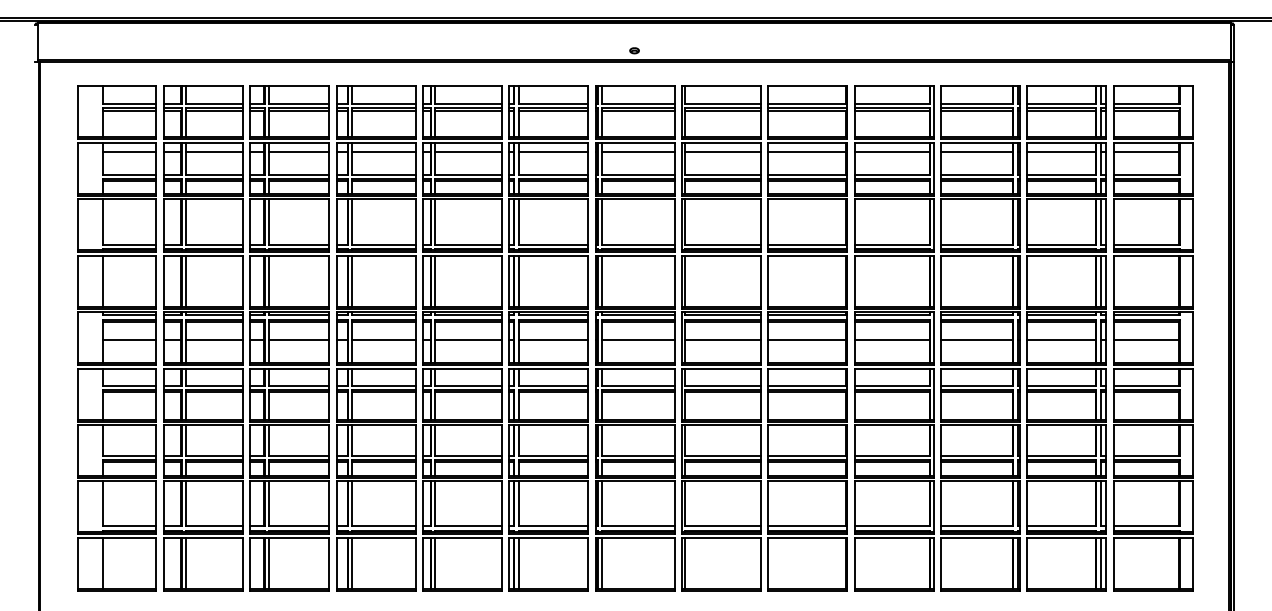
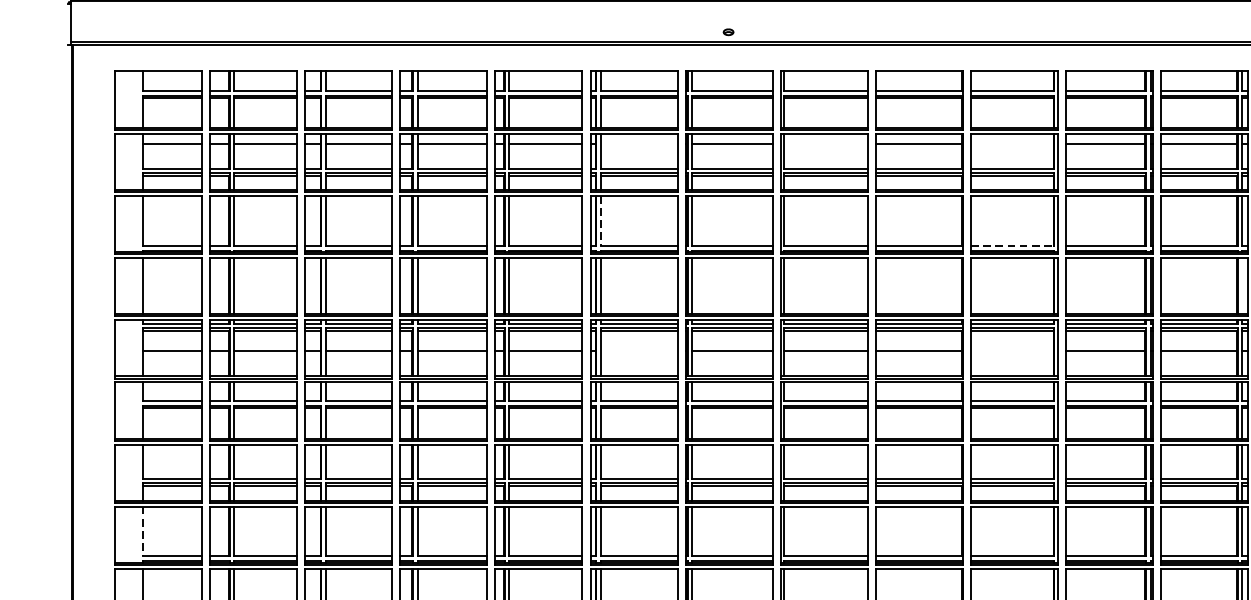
line: (553, 152) -> (639, 144), removed
line: (722, 152) -> (825, 144), removed
line: (891, 152) -> (1011, 144), removed
line: (518, 222) -> (600, 221), solid -> dashed
line: (892, 244) -> (1012, 245), solid -> dashed
line: (1100, 280) -> (1242, 285), removed
line: (553, 339) -> (639, 350), removed
line: (891, 339) -> (1011, 350), removed
line: (102, 504) -> (142, 532), solid -> dashed

